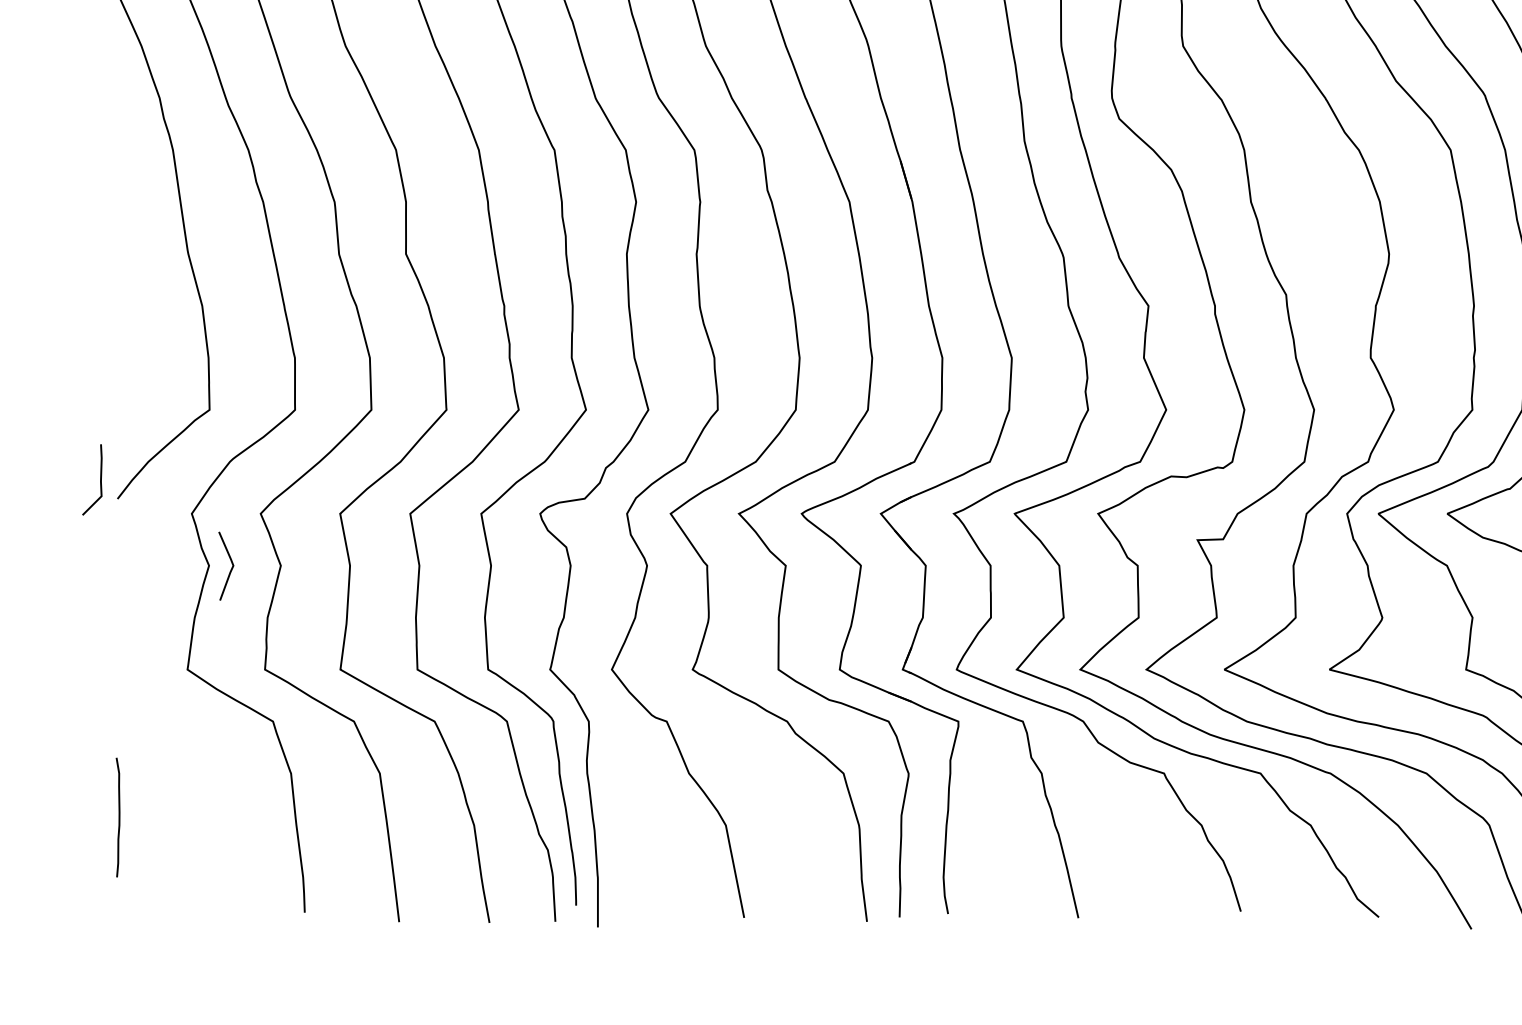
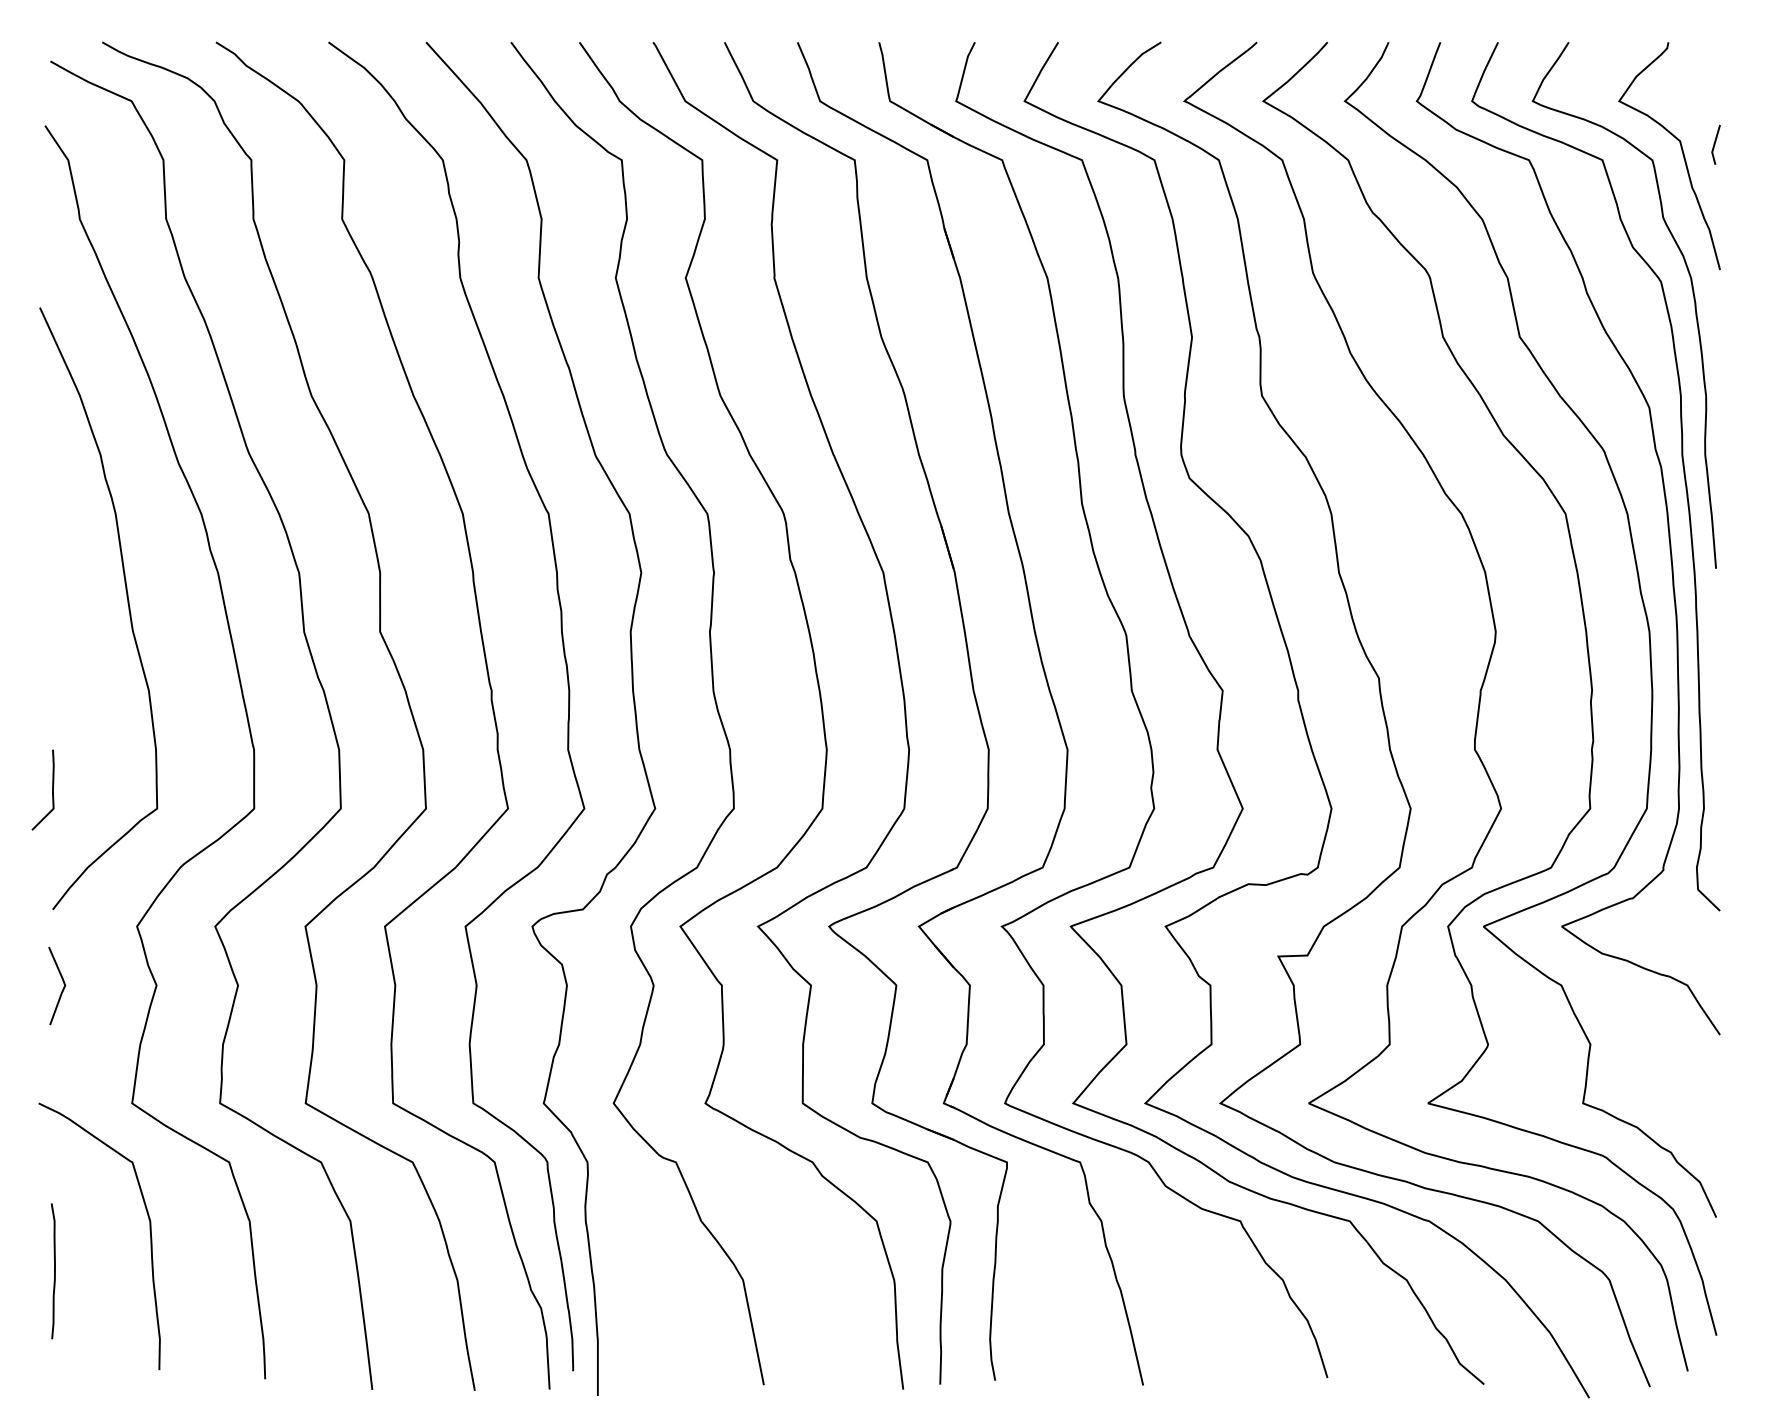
line: (100, 479) -> (52, 789), moved
line: (231, 568) -> (62, 988), moved
curve: (202, 782) -> (149, 1231), added

